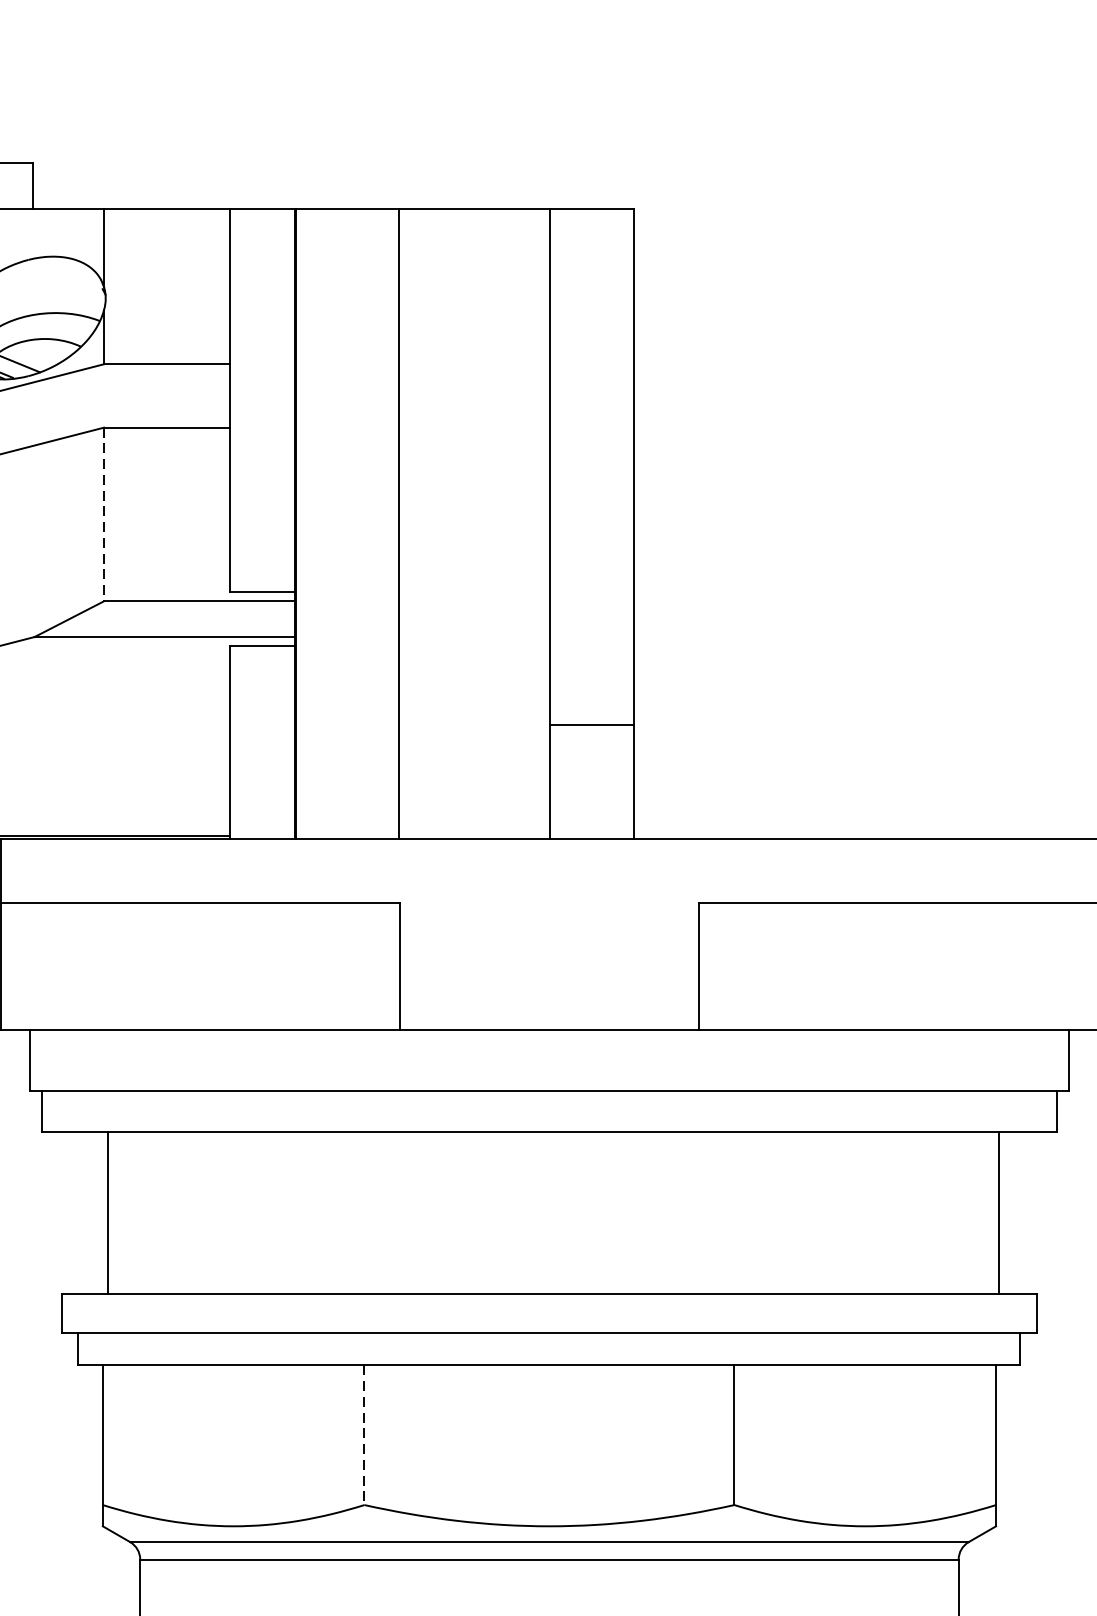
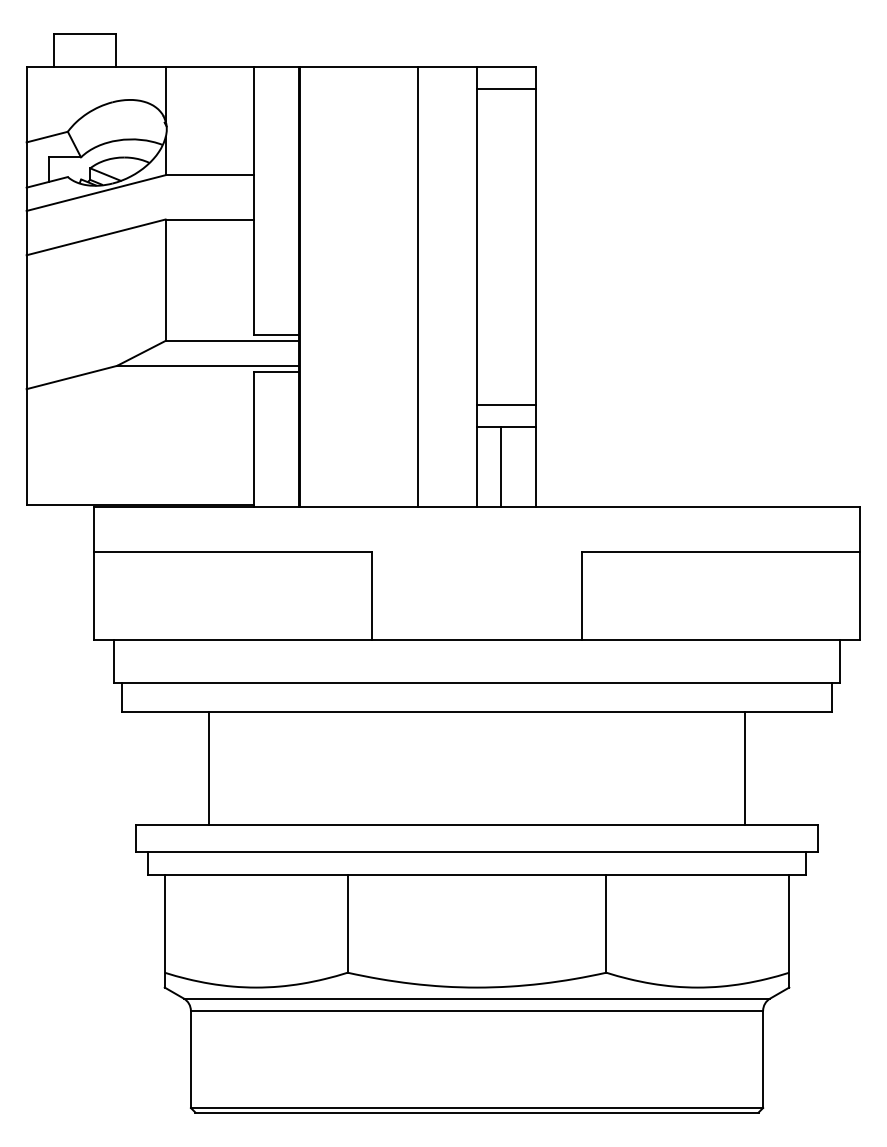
line: (591, 241) -> (506, 89), added
line: (103, 514) -> (165, 280), dashed -> solid
line: (398, 523) -> (417, 286), moved
line: (591, 692) -> (506, 404), added
line: (583, 782) -> (500, 467), added
line: (108, 1212) -> (209, 768), moved
line: (997, 1212) -> (744, 768), moved
line: (364, 1434) -> (347, 923), dashed -> solid

